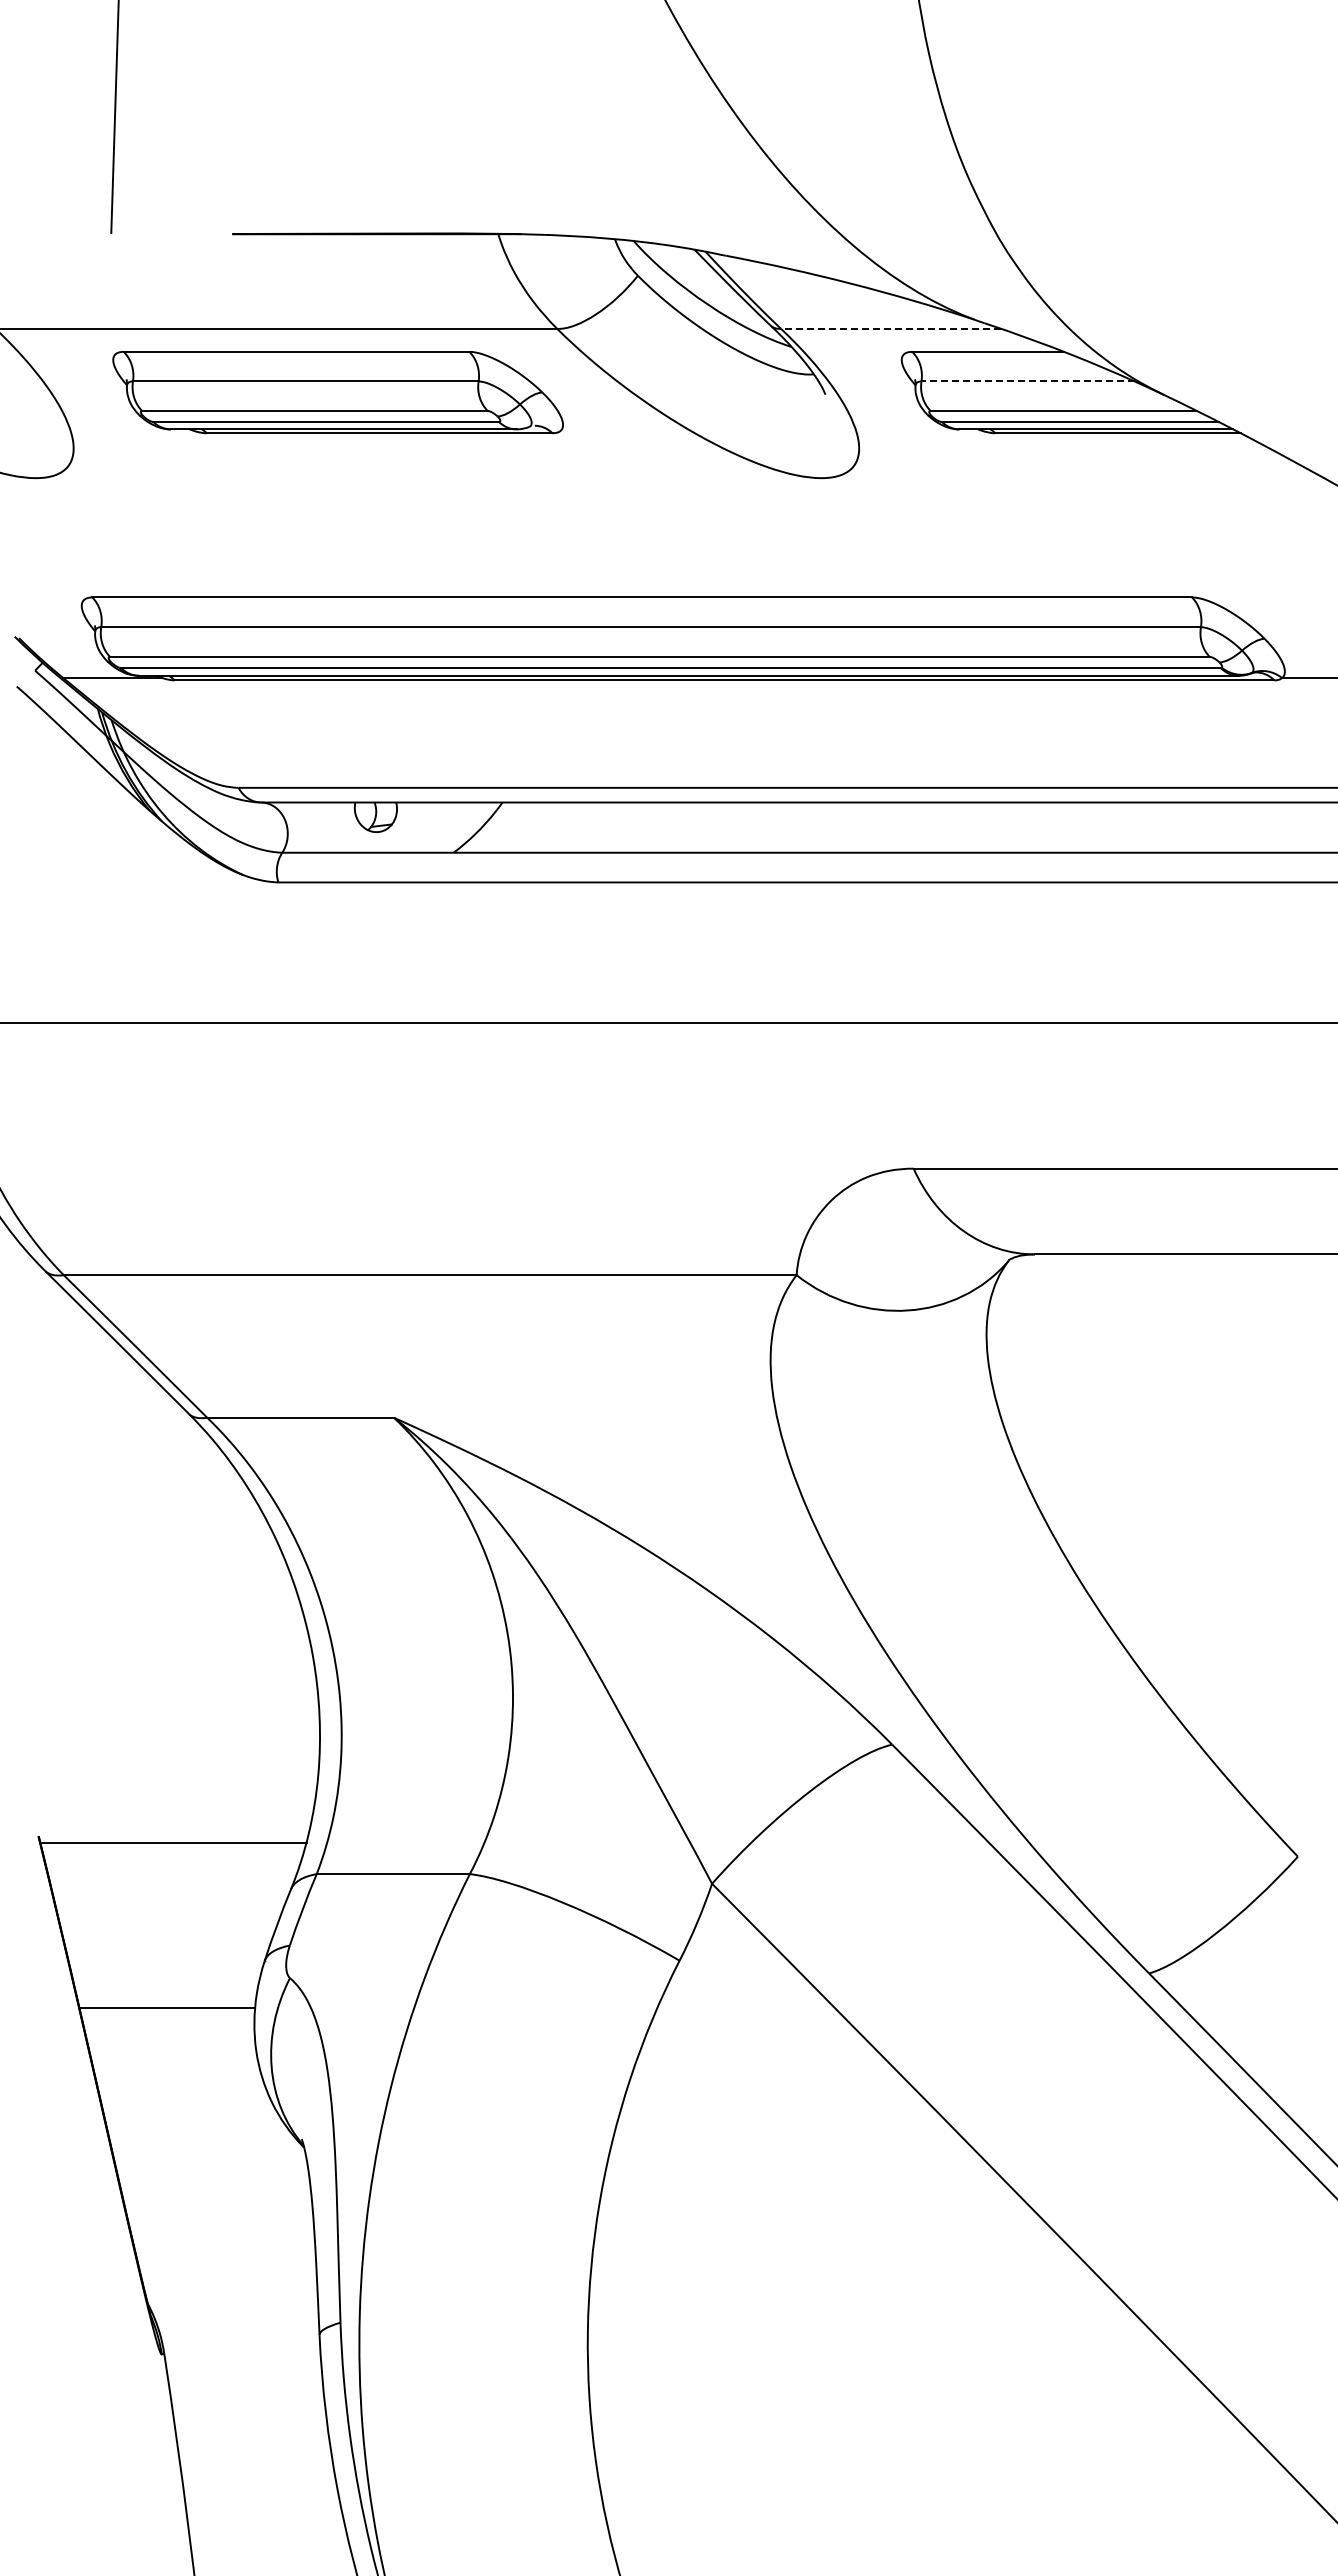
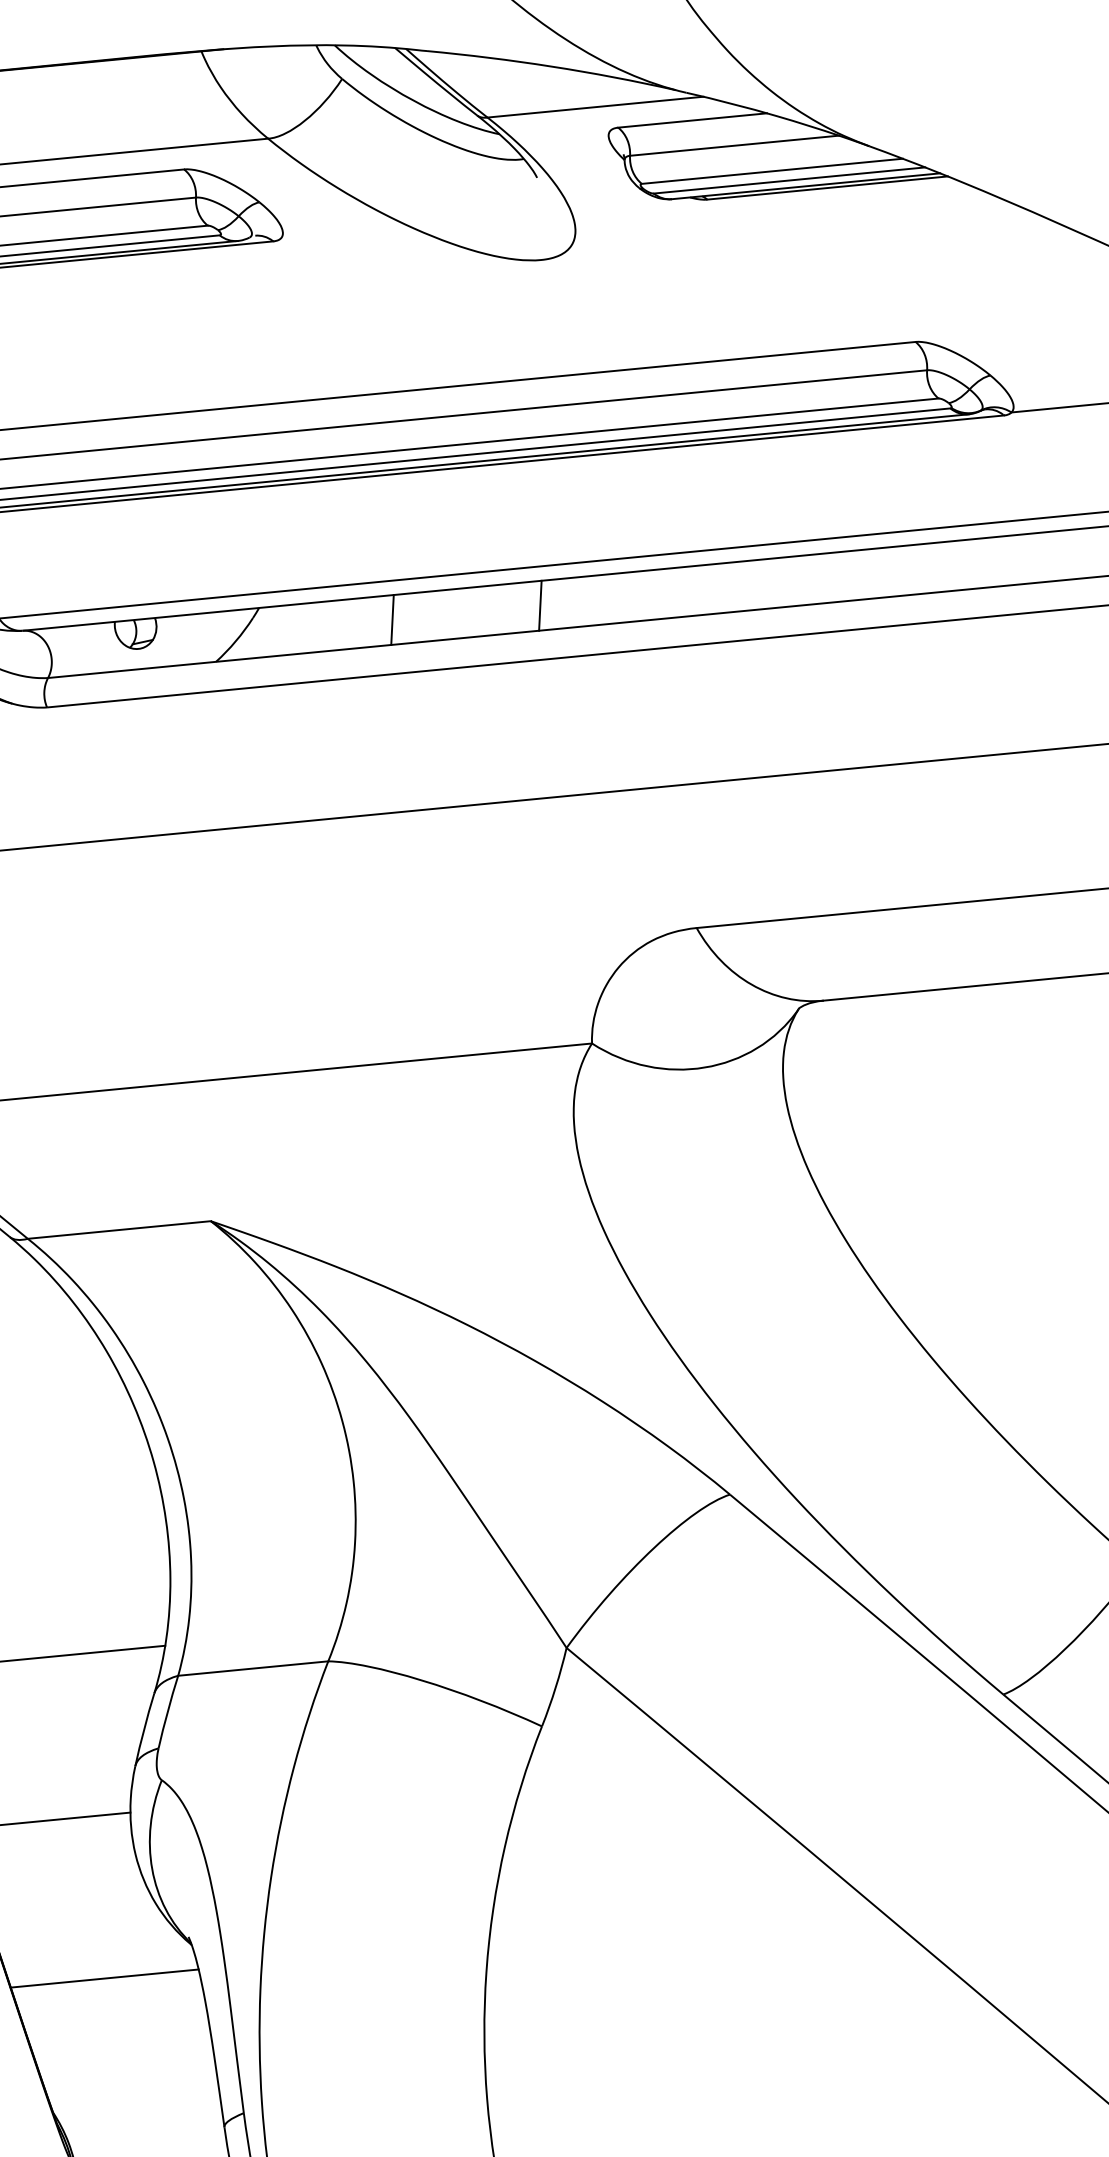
line: (890, 328) -> (594, 106), dashed -> solid
line: (1028, 381) -> (734, 145), dashed -> solid
line: (635, 827) -> (391, 619), added
line: (786, 827) -> (539, 605), added
line: (212, 2173) -> (104, 1979), added

